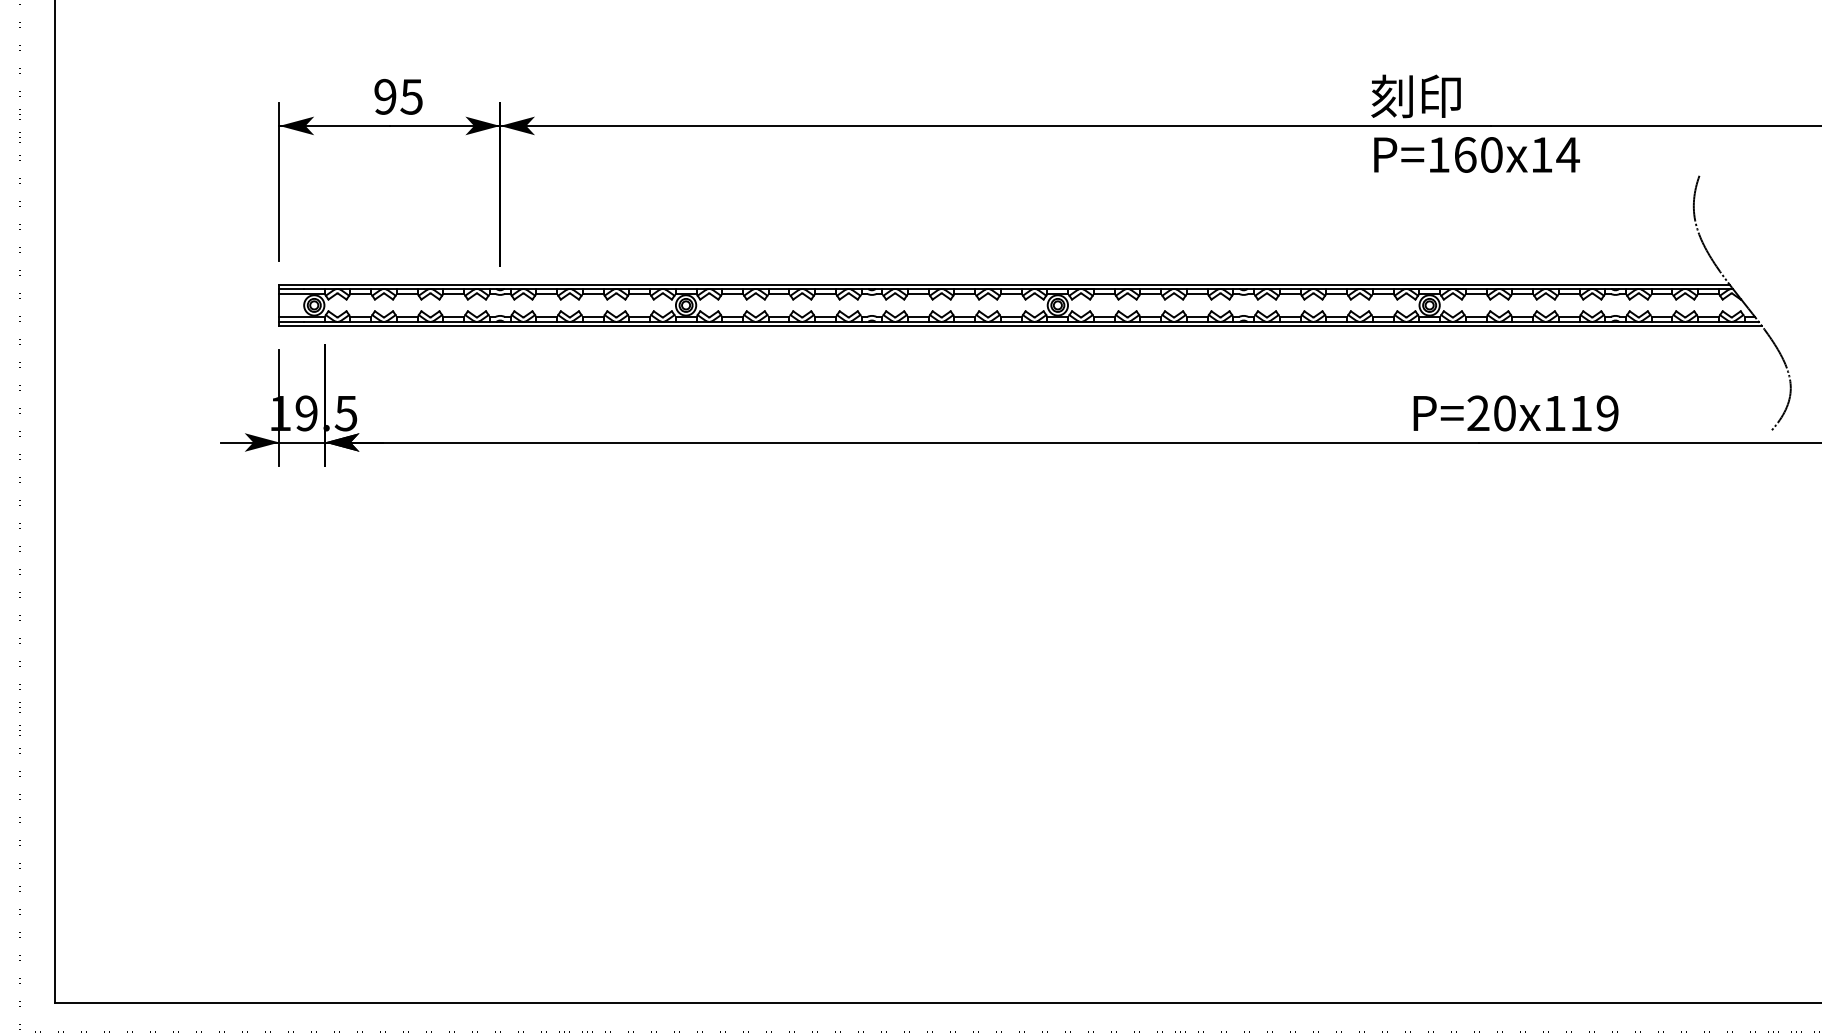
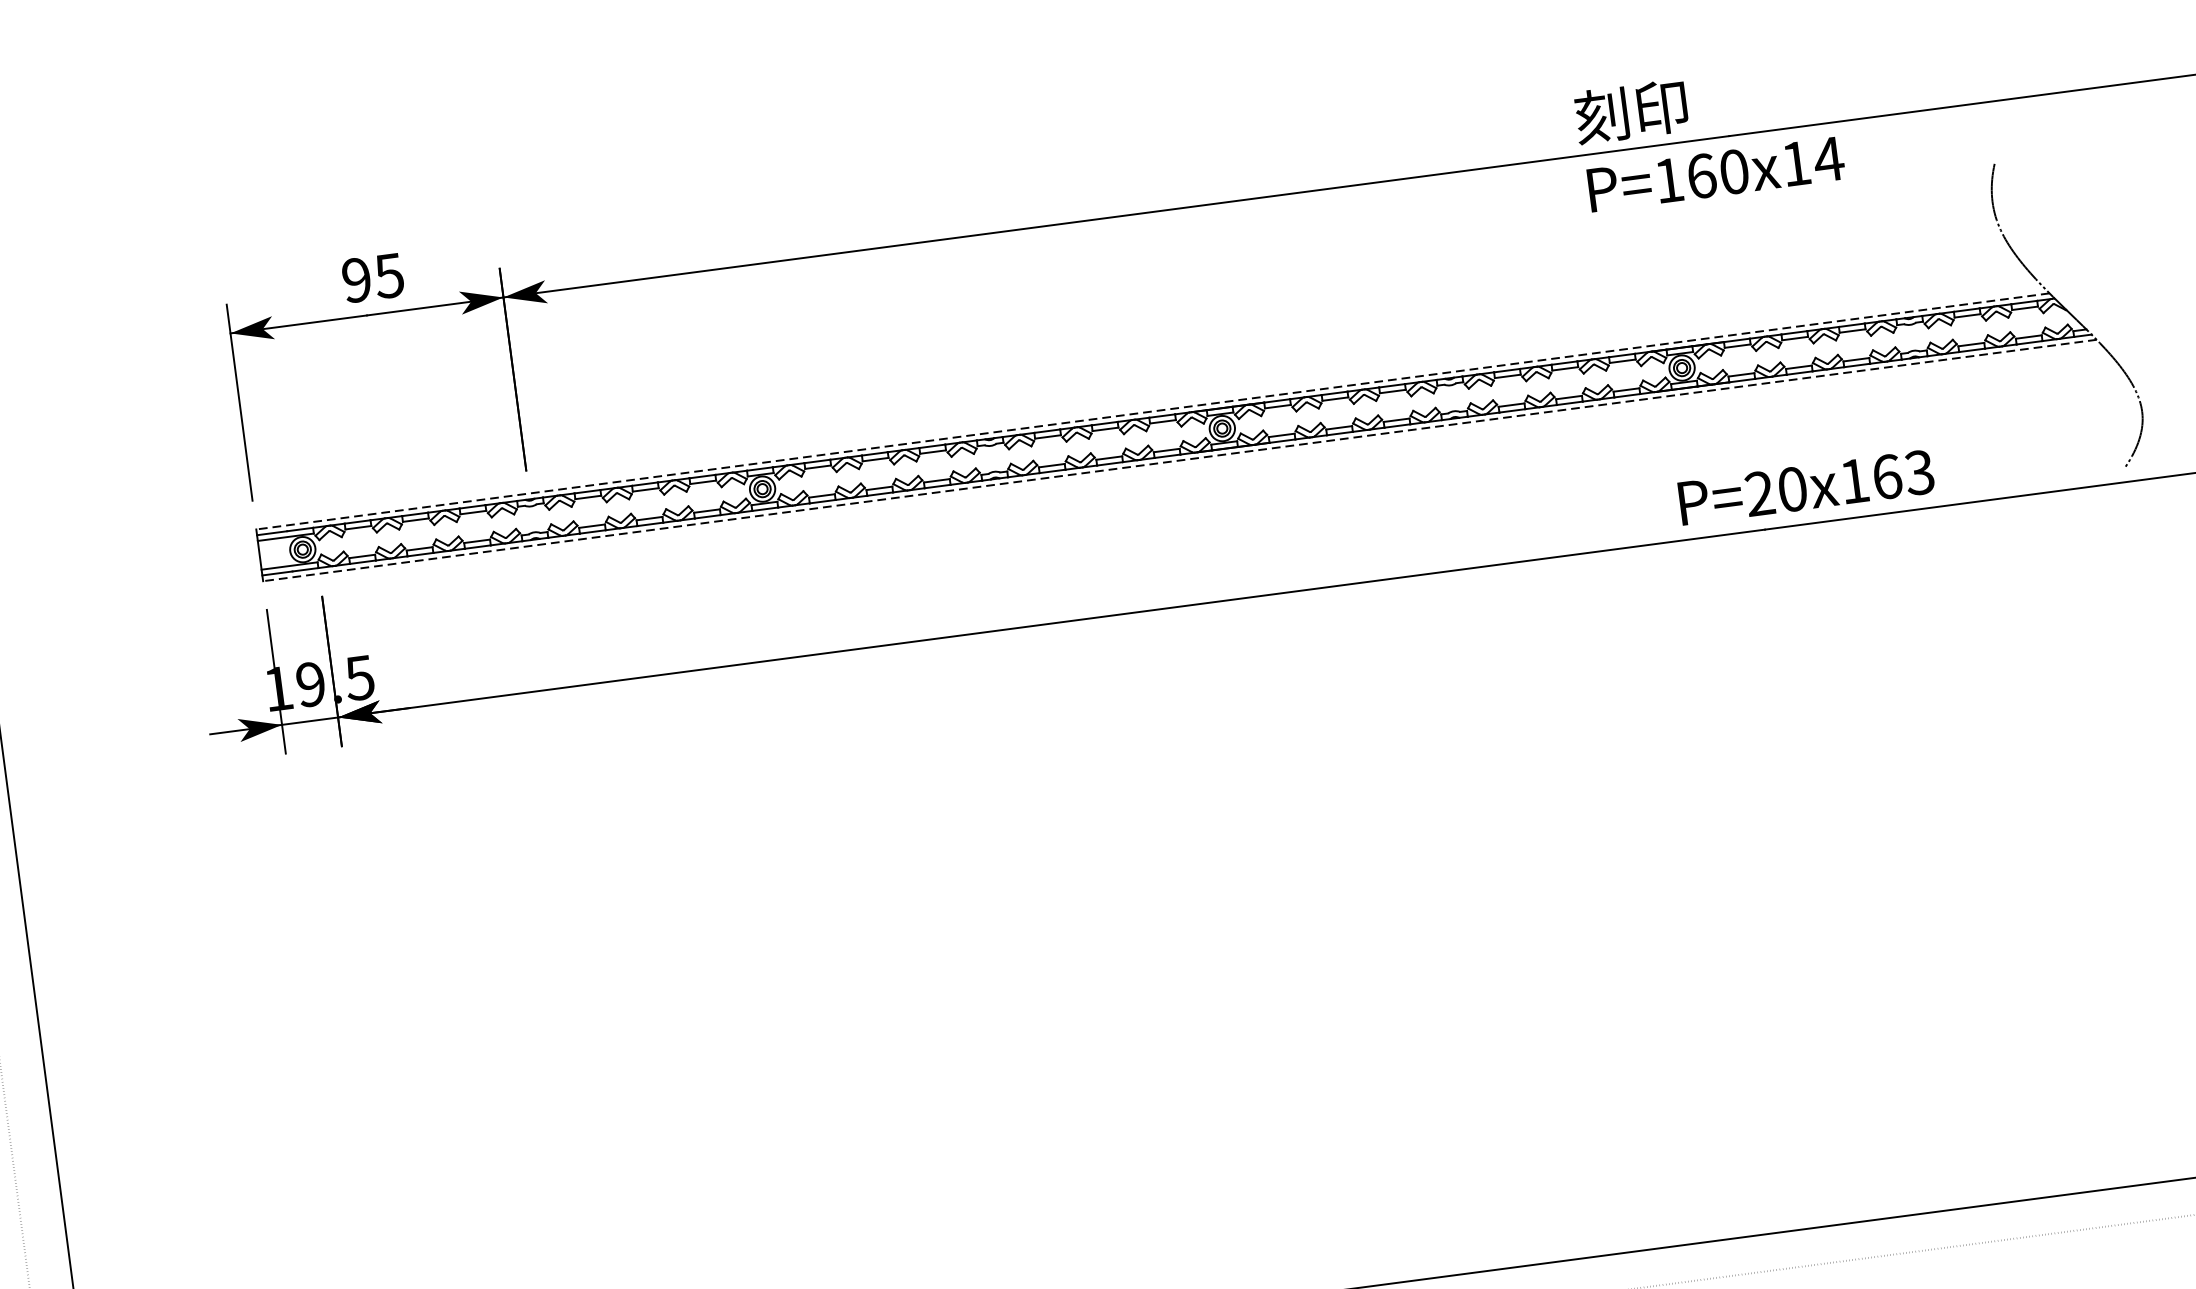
line: (1004, 284) -> (1152, 411), solid -> dashed
line: (1020, 326) -> (1179, 460), solid -> dashed
text: (1594, 413) -> (1903, 474), P=20x119 -> P=20x163

